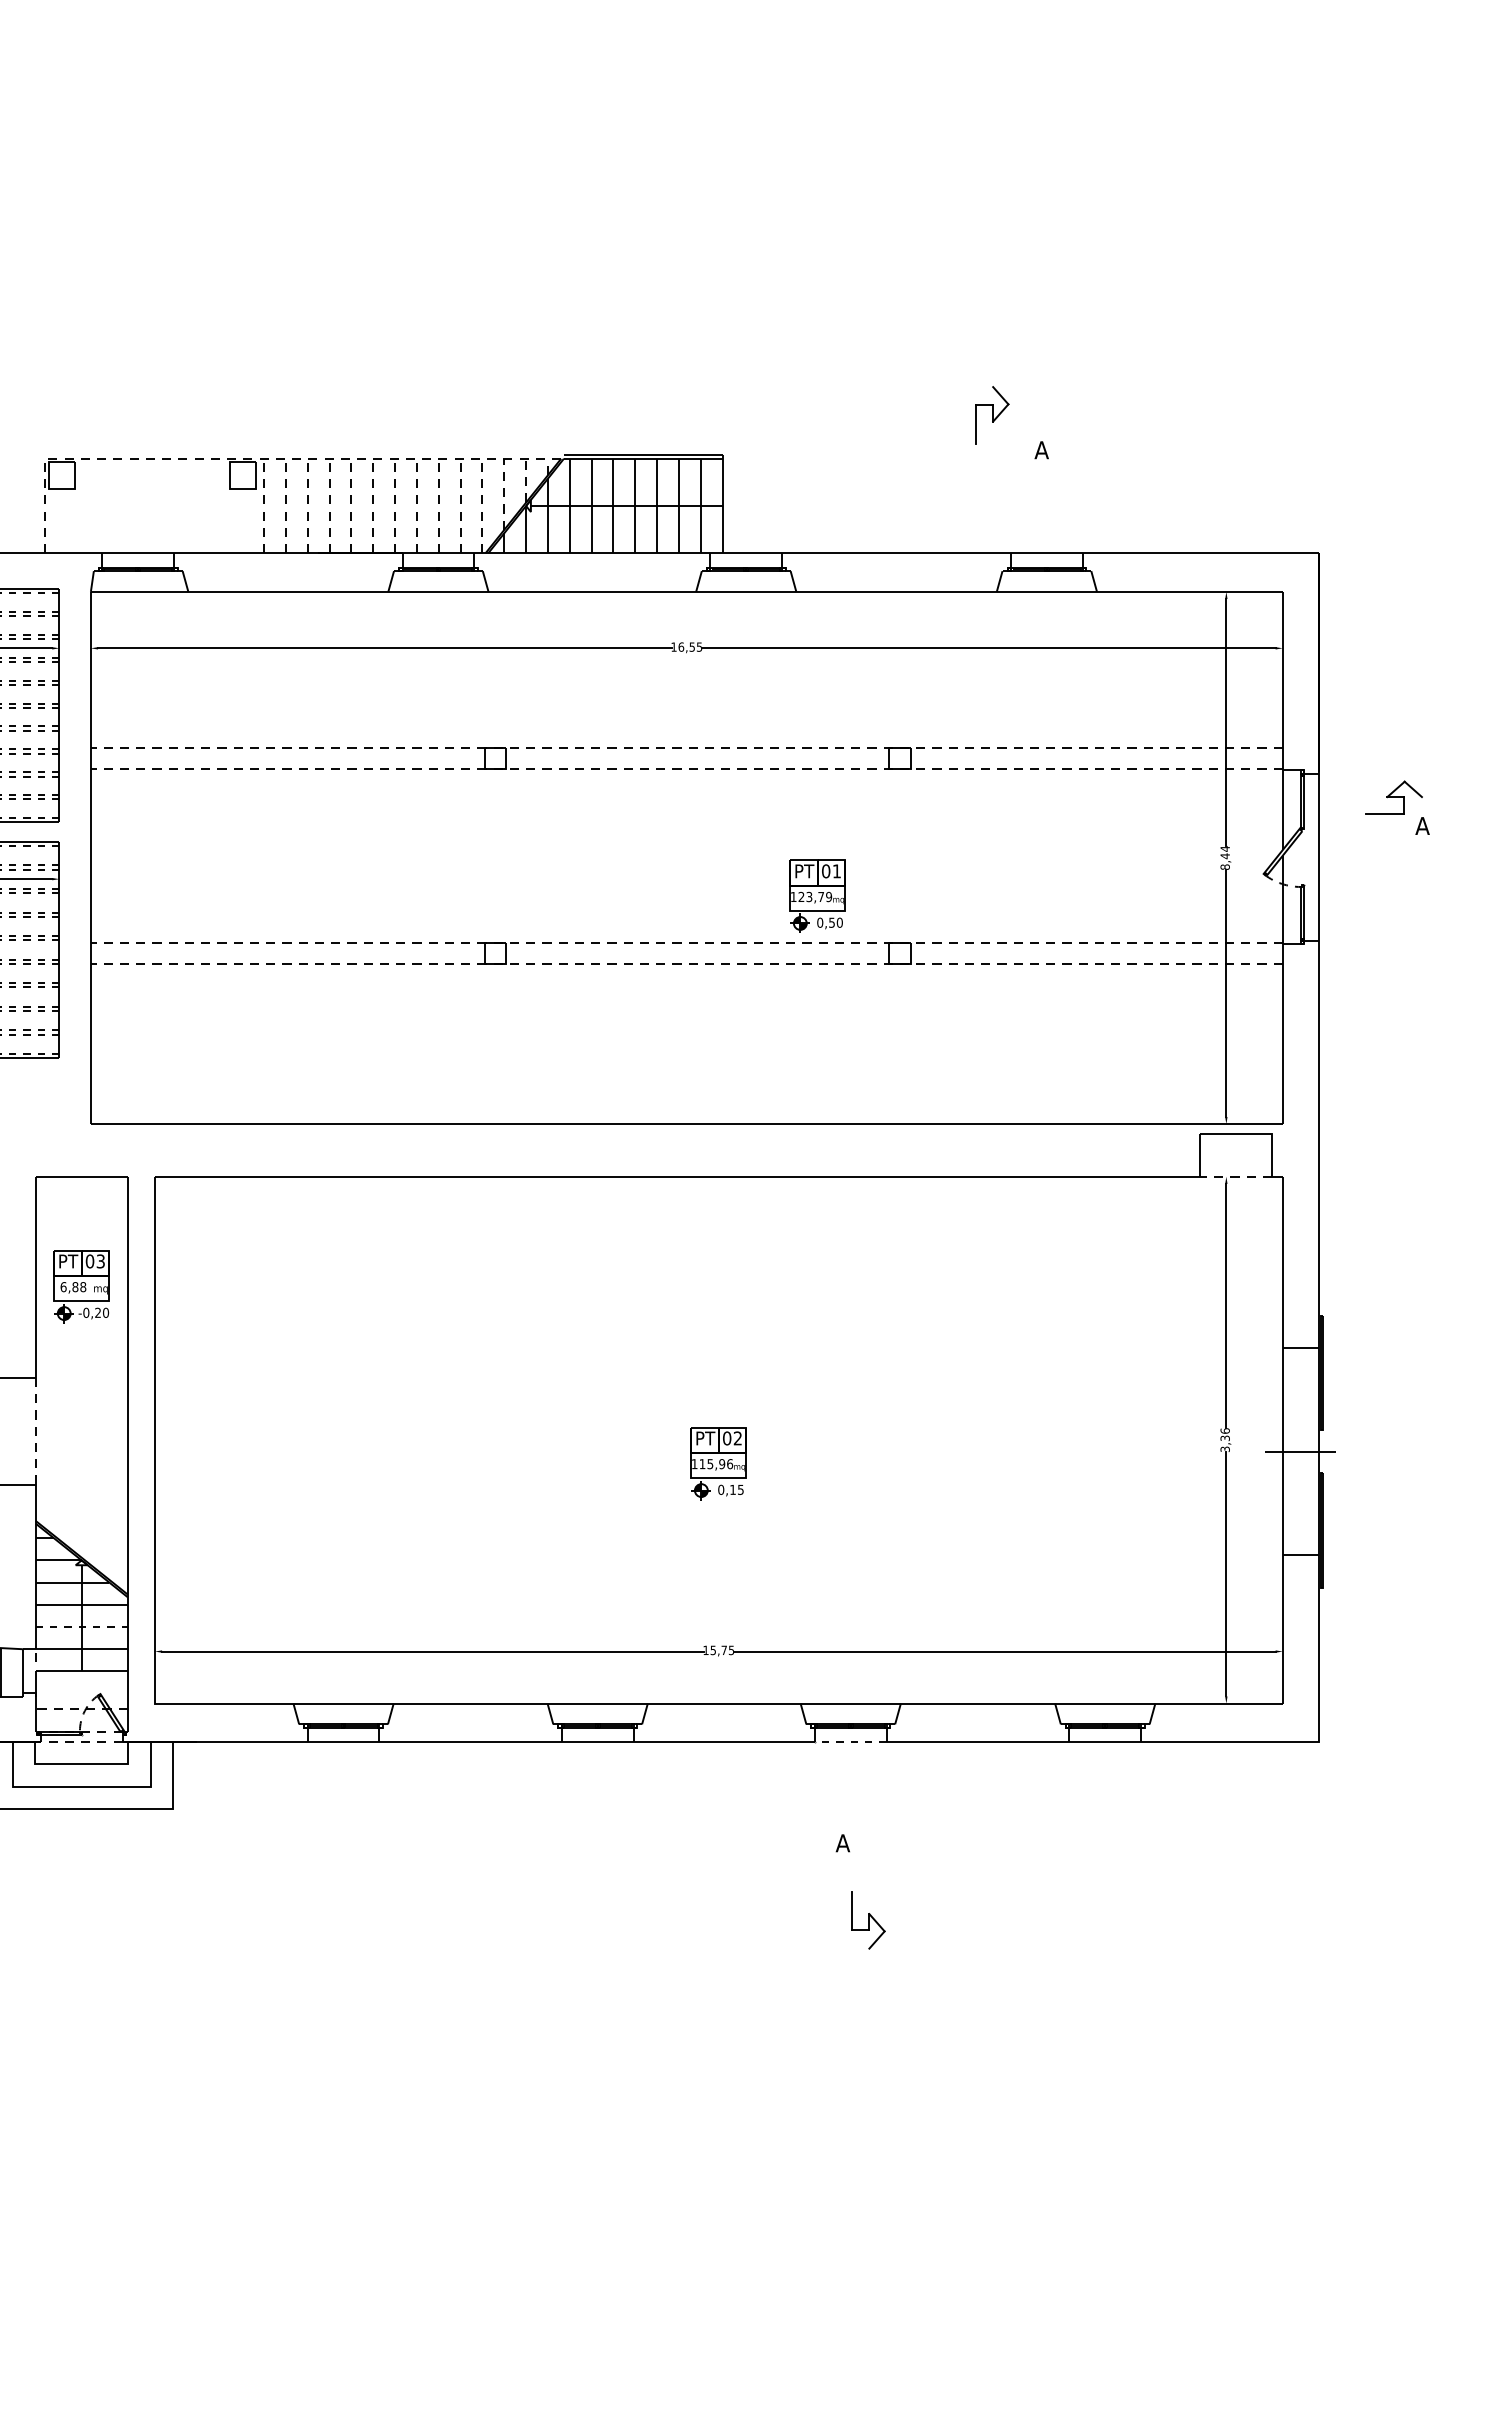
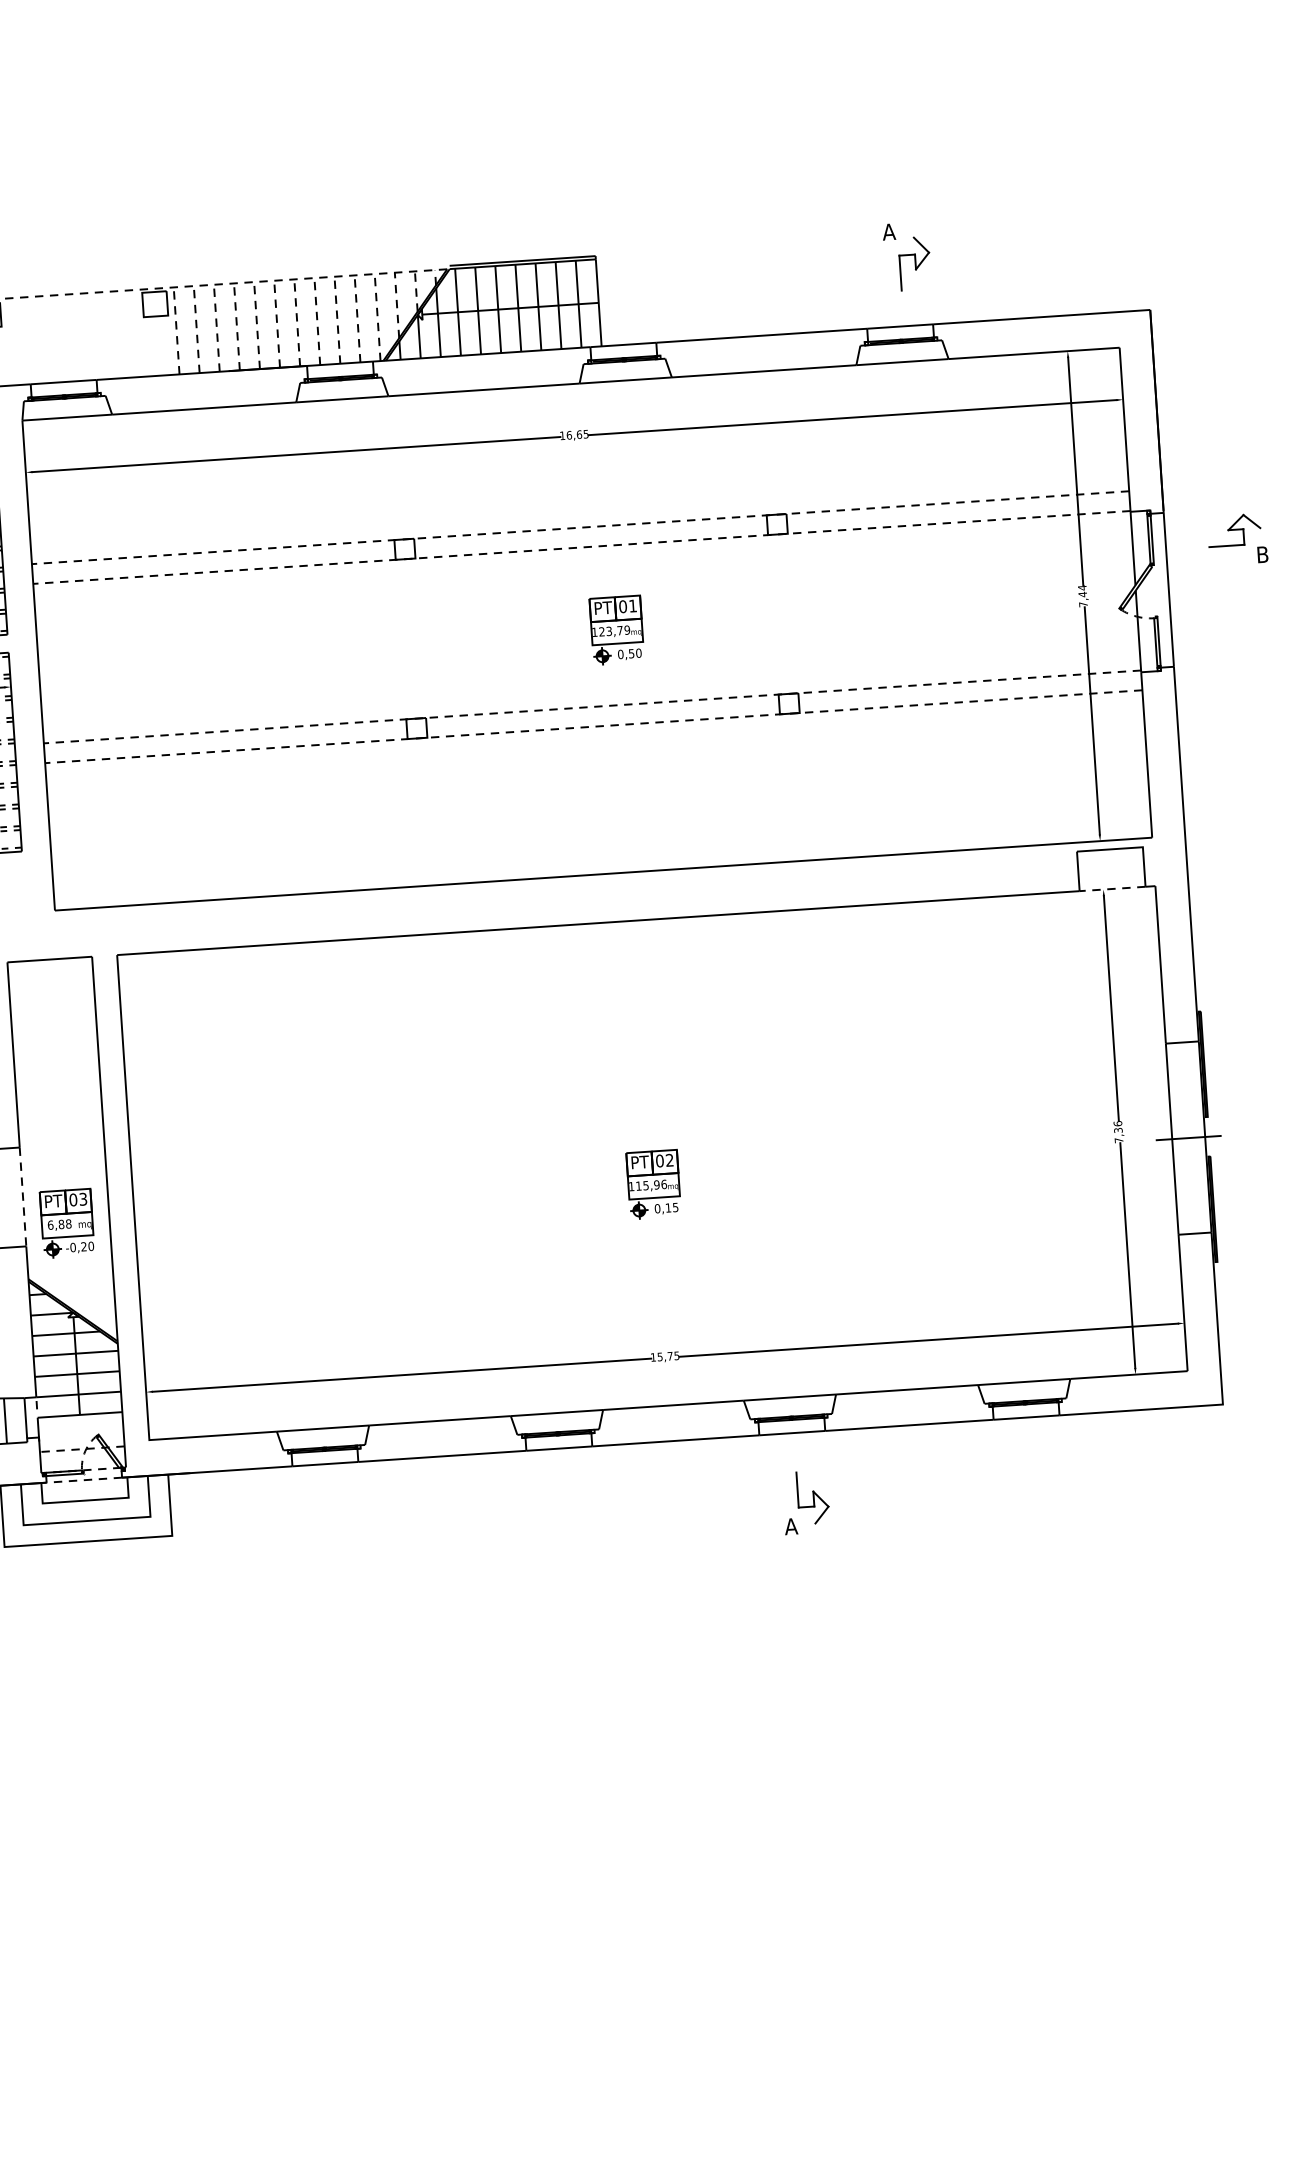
part: (992, 415) -> (915, 263), moved
text: (692, 646) -> (579, 434), 16,55 -> 16,65
text: (1422, 825) -> (1262, 554), A -> B
text: (1224, 866) -> (1082, 604), 8,44 -> 7,44
part: (817, 895) -> (616, 629), moved
part: (81, 1286) -> (67, 1223), moved
text: (1224, 1448) -> (1118, 1139), 3,36 -> 7,36
line: (81, 1627) -> (77, 1374), dashed -> solid
line: (850, 1742) -> (792, 1433), dashed -> solid
part: (868, 1920) -> (812, 1497), moved

